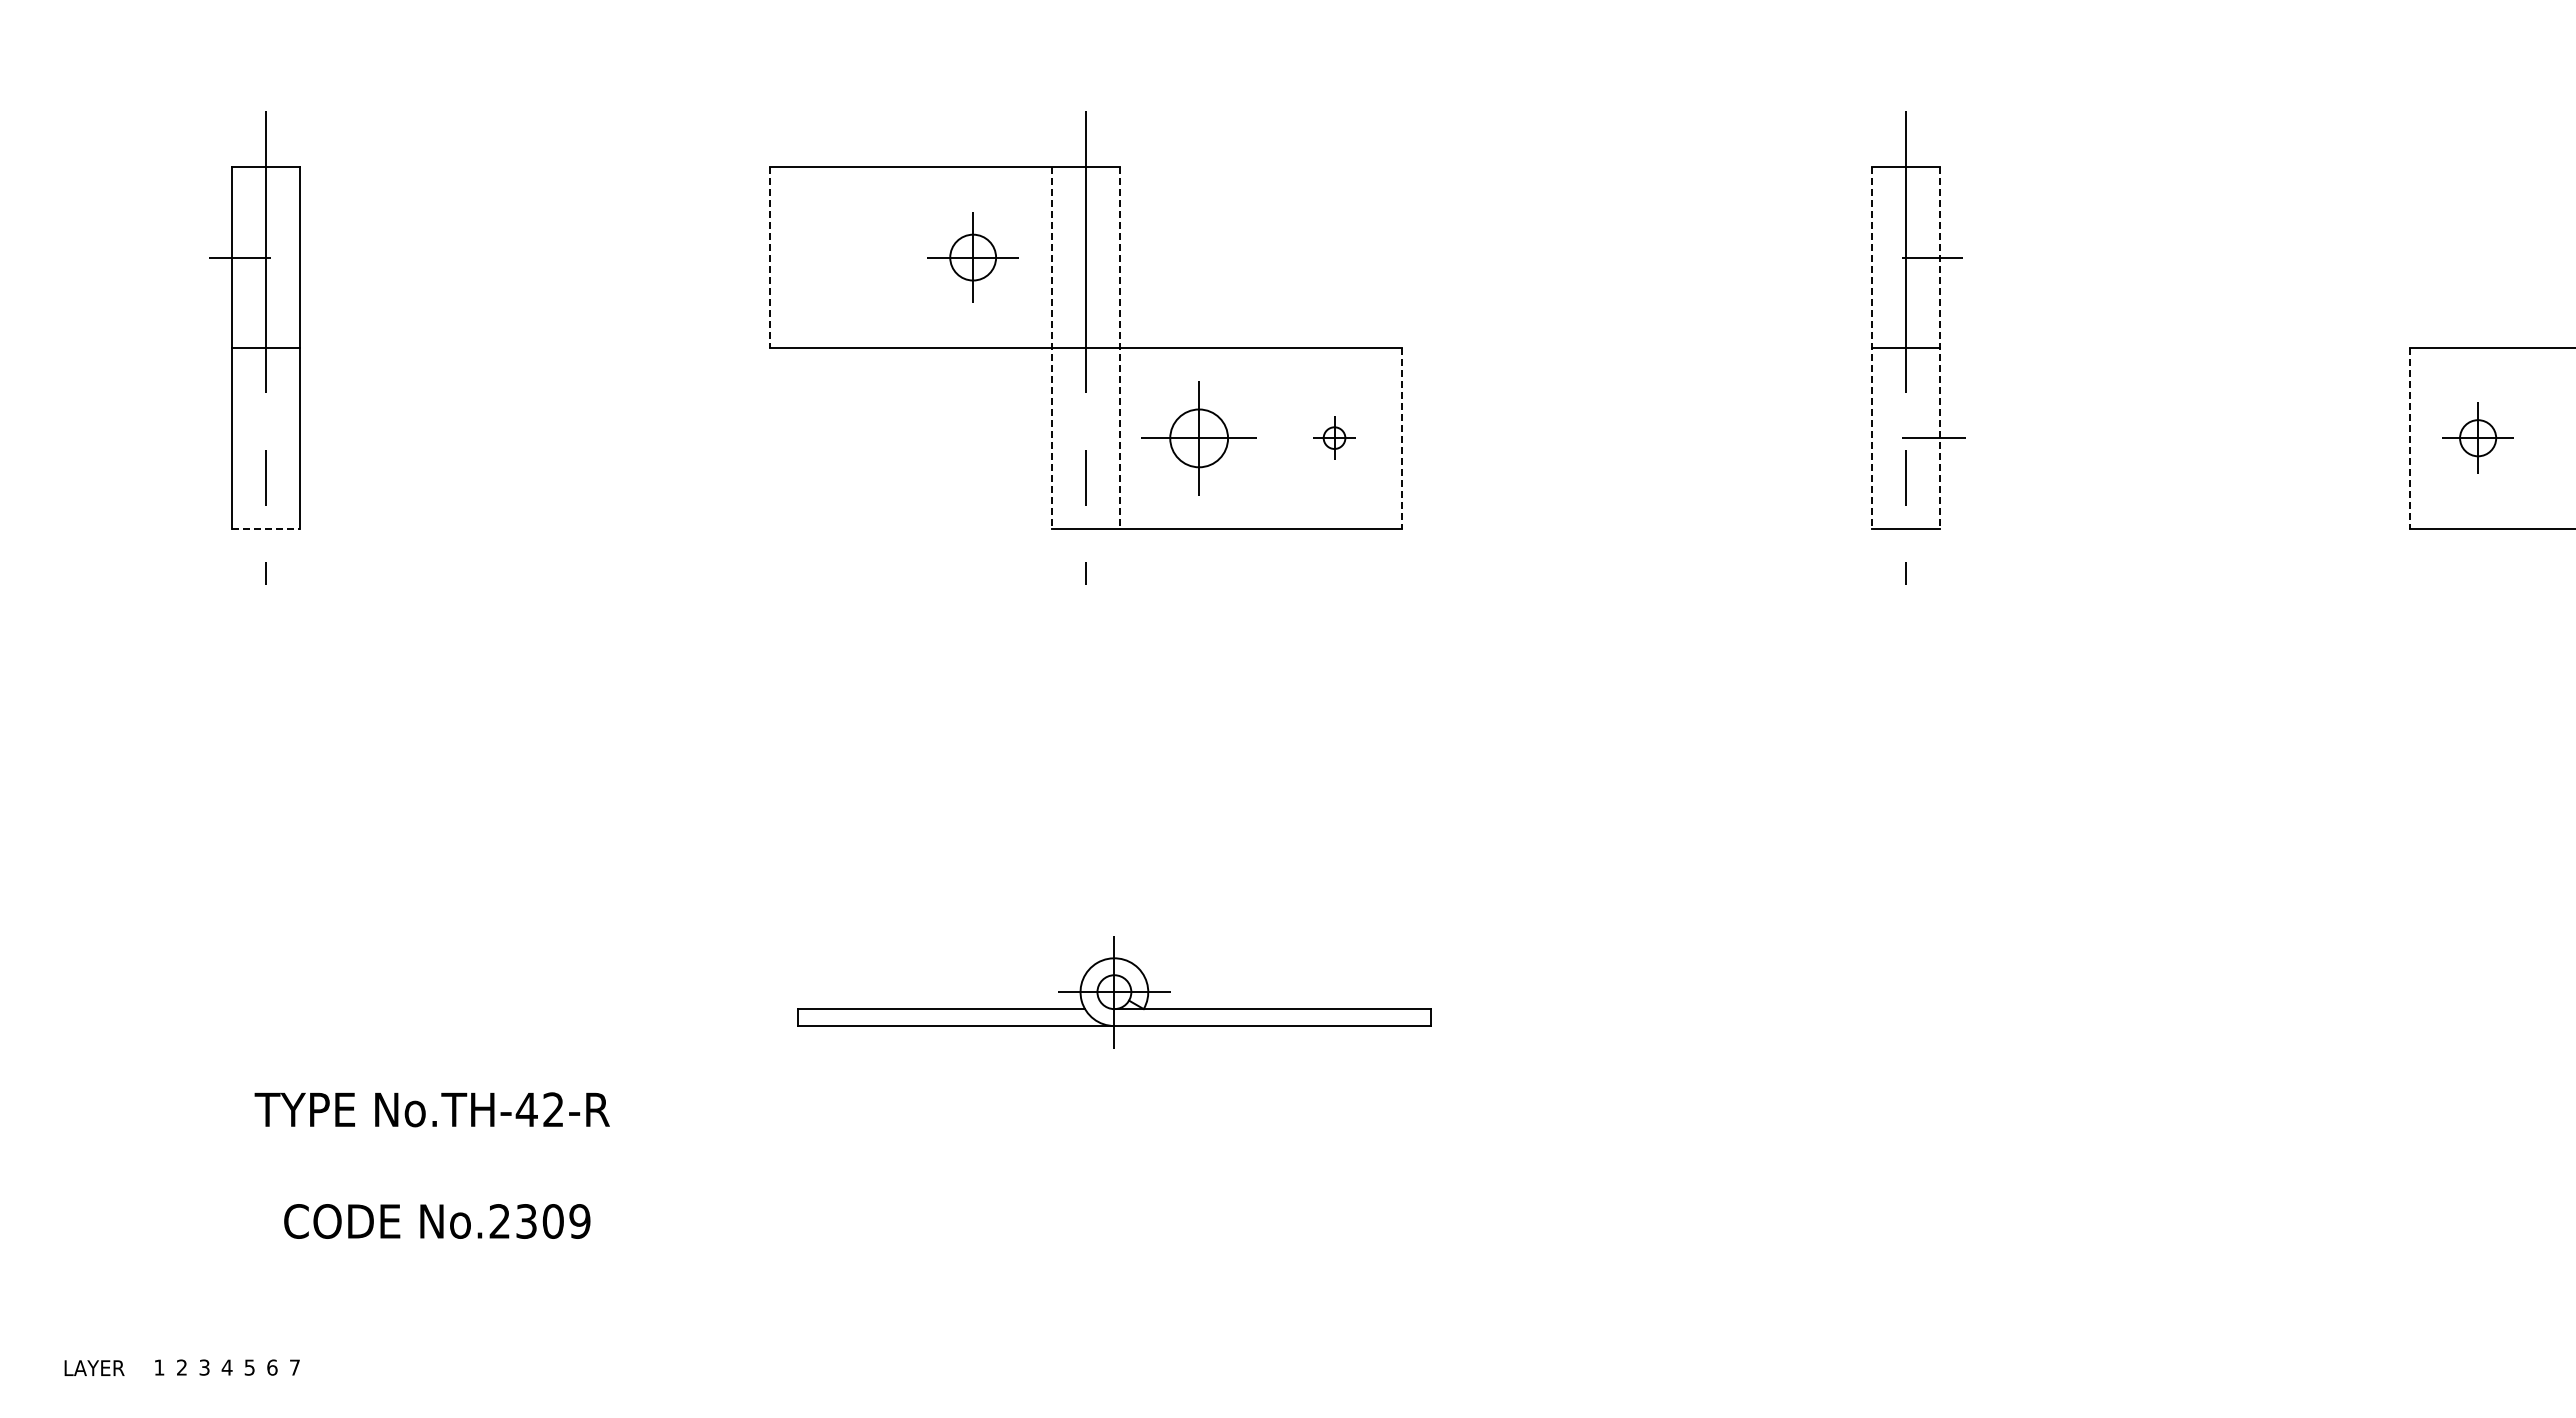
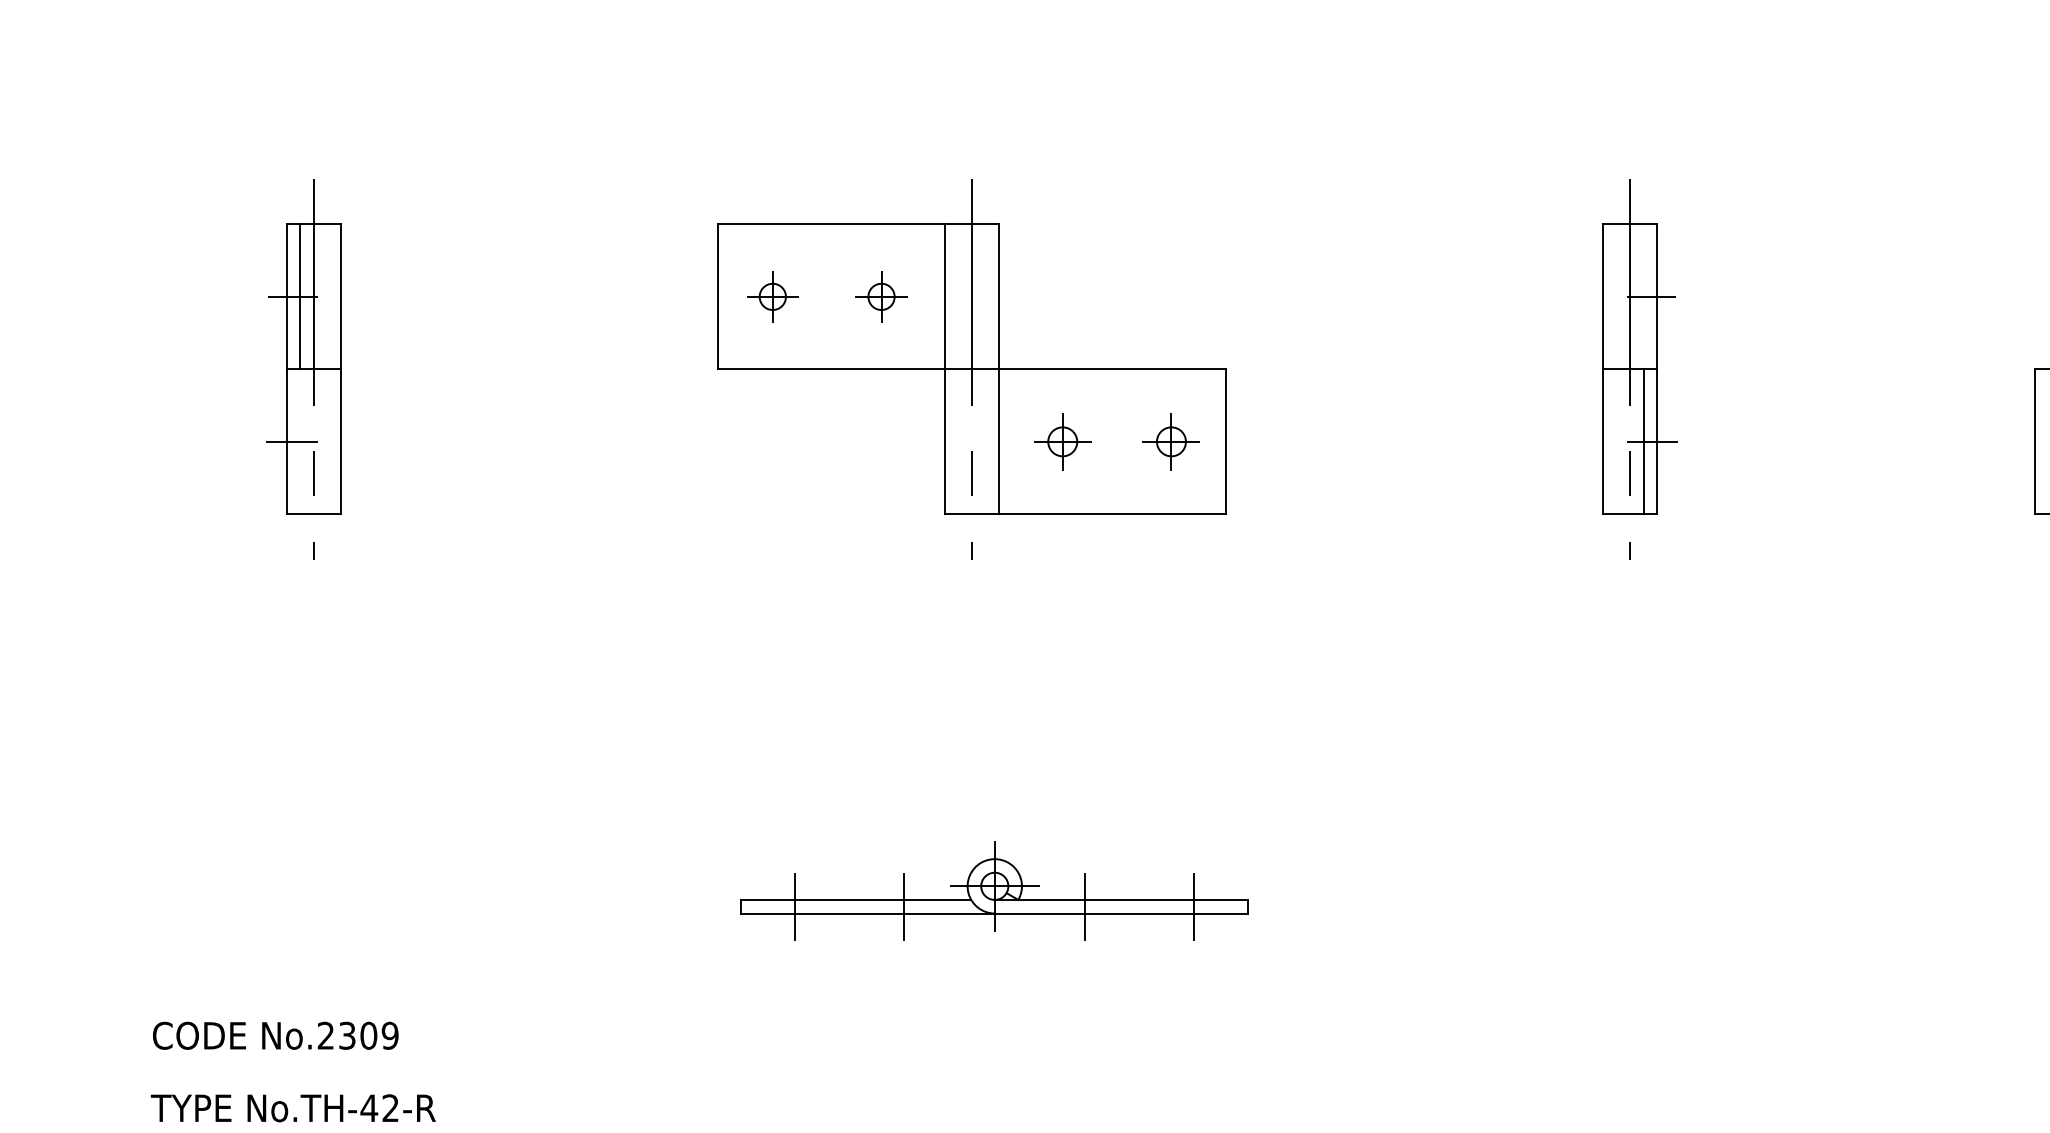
line: (249, 257) -> (300, 296), added
part: (837, 257) -> (772, 296), added
part: (973, 257) -> (881, 296), size x0.71
line: (770, 258) -> (718, 297), dashed -> solid
line: (1052, 347) -> (945, 369), dashed -> solid
line: (1120, 347) -> (999, 369), dashed -> solid
line: (1872, 347) -> (1603, 369), dashed -> solid
line: (1940, 347) -> (1657, 369), dashed -> solid
part: (1198, 437) -> (1062, 441), size x0.62
part: (1334, 437) -> (1171, 441), size x1.67
line: (1923, 437) -> (1644, 441), added
line: (238, 438) -> (291, 442), added
line: (1402, 438) -> (1225, 442), dashed -> solid
line: (2410, 438) -> (2034, 442), dashed -> solid
line: (266, 528) -> (314, 514), dashed -> solid
line: (866, 1017) -> (795, 906), added
line: (1001, 1017) -> (904, 906), added
line: (1227, 1017) -> (1085, 906), added
line: (1362, 1017) -> (1193, 906), added
text: (431, 1109) -> (292, 1108), moved
text: (437, 1221) -> (275, 1035), moved

